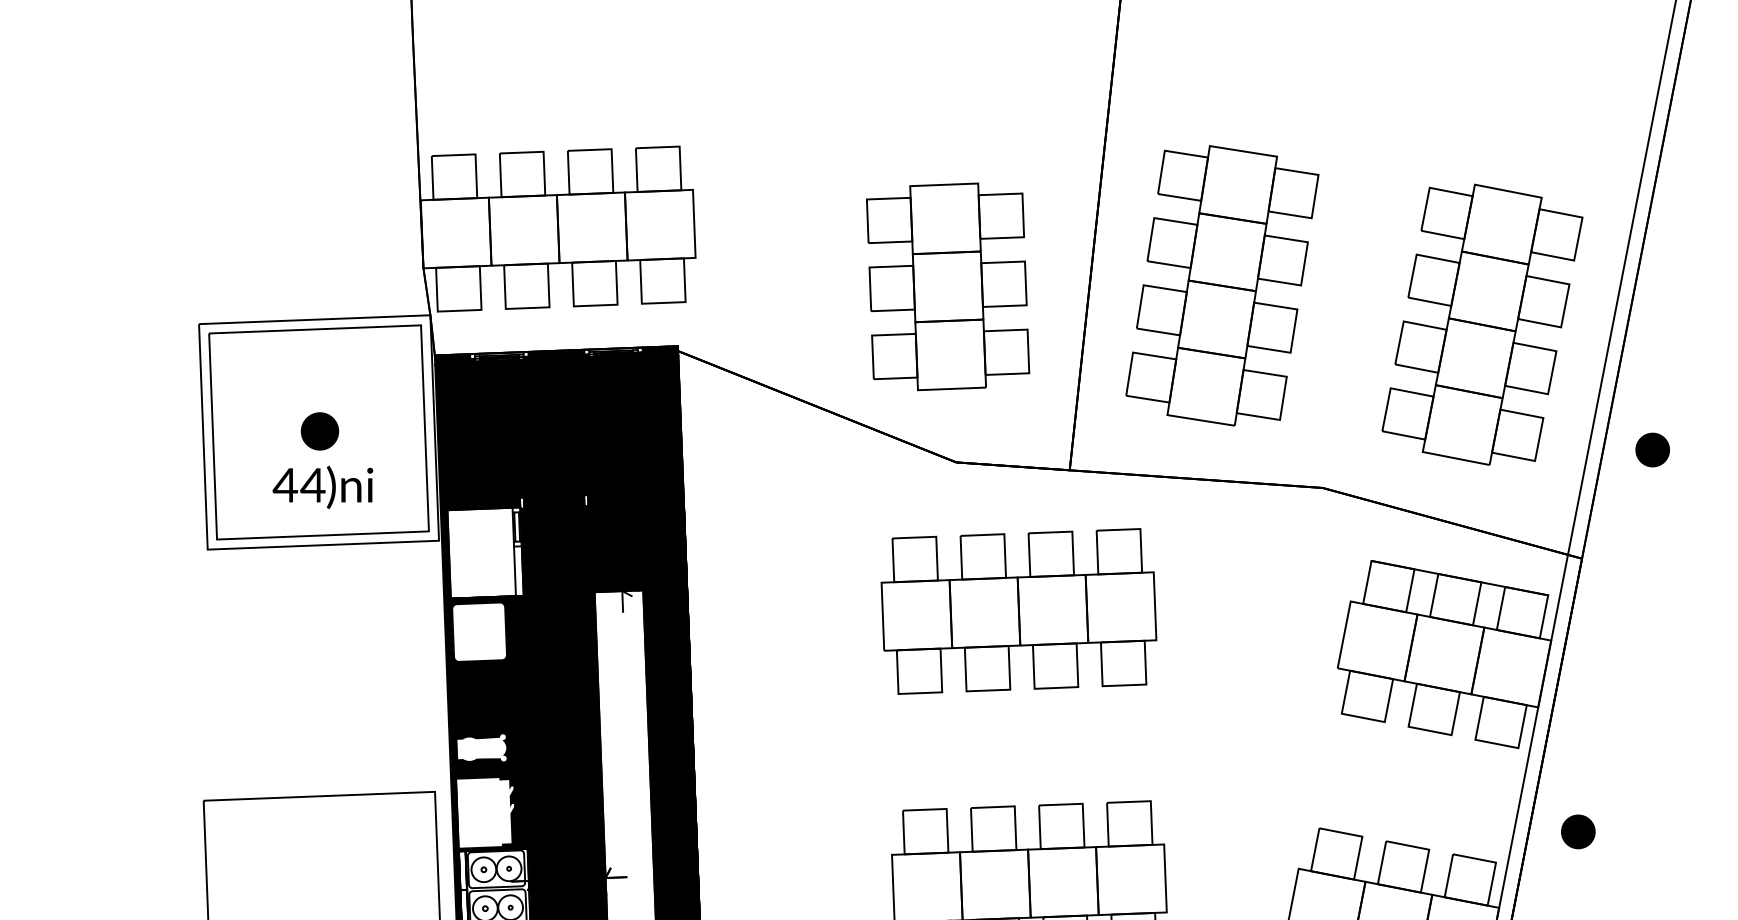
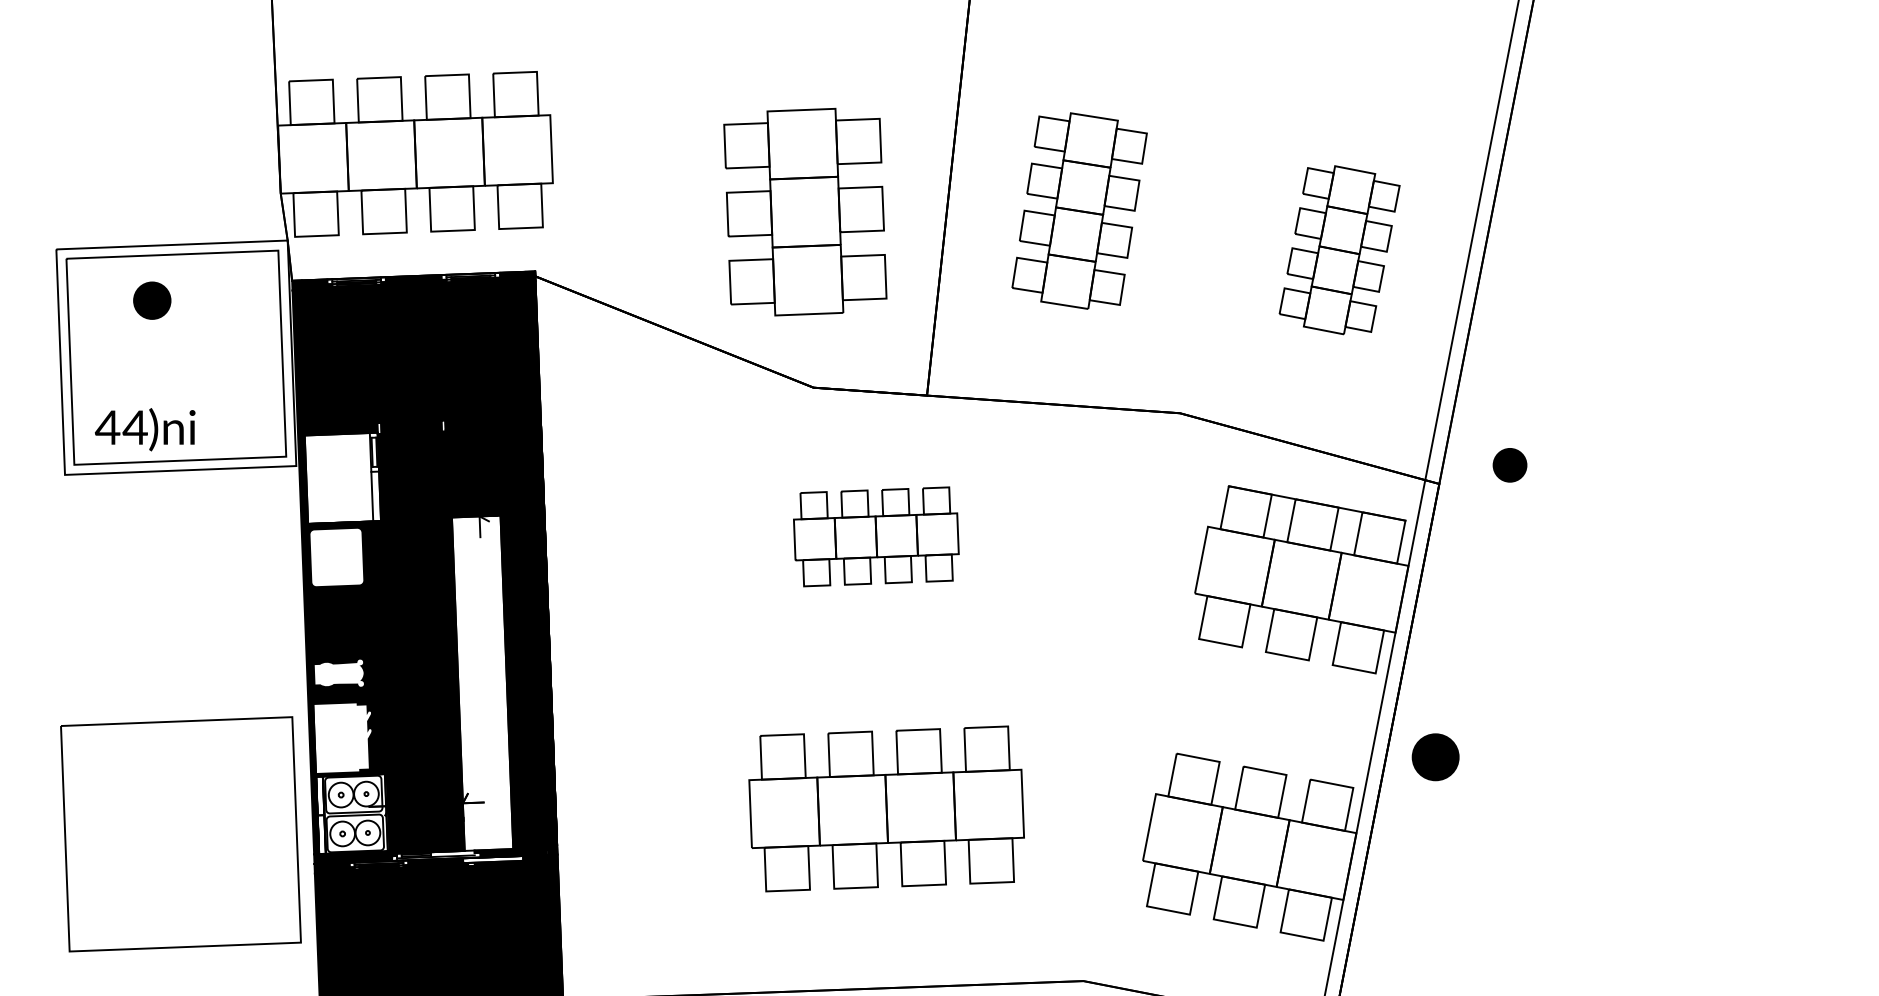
part: (1222, 285) -> (1079, 210), size x0.7
part: (1482, 325) -> (1339, 250), size x0.6
part: (320, 431) -> (152, 300), moved
part: (1652, 450) -> (1509, 465), moved
text: (323, 487) -> (145, 429), moved
part: (1019, 611) -> (876, 536), size x0.6
part: (1578, 831) -> (1435, 756), size x1.4

